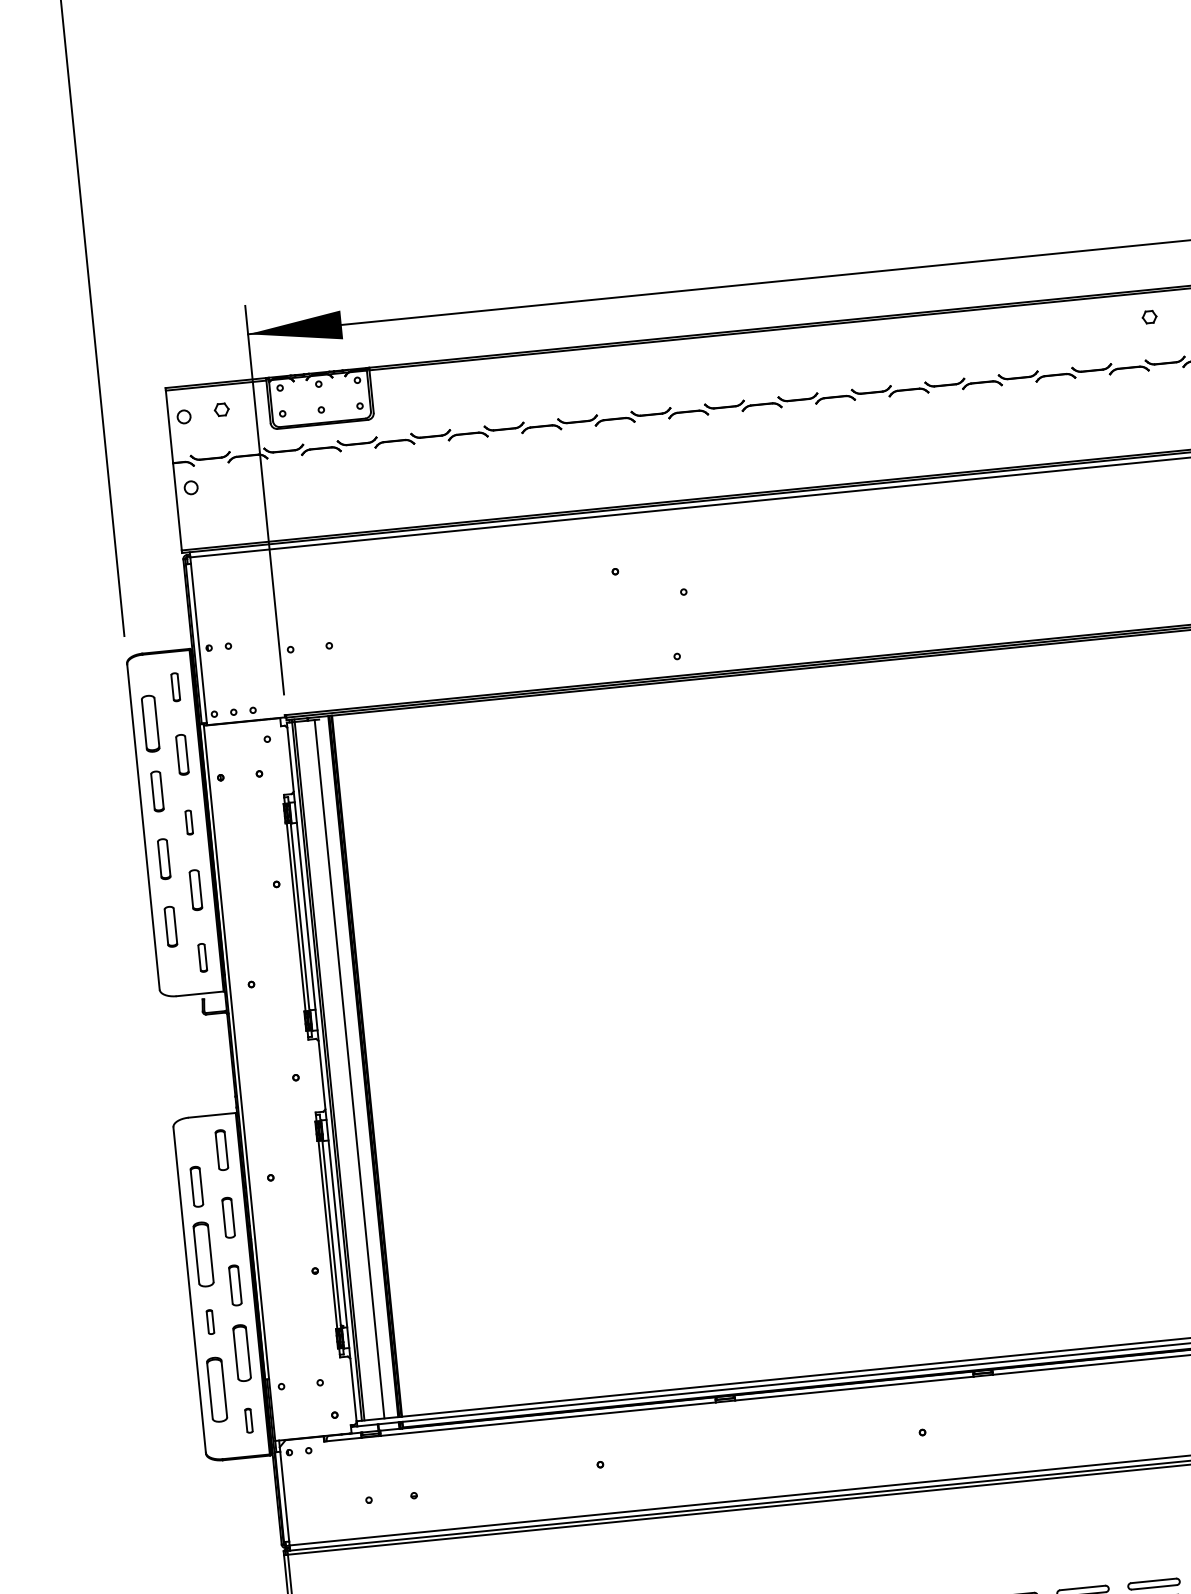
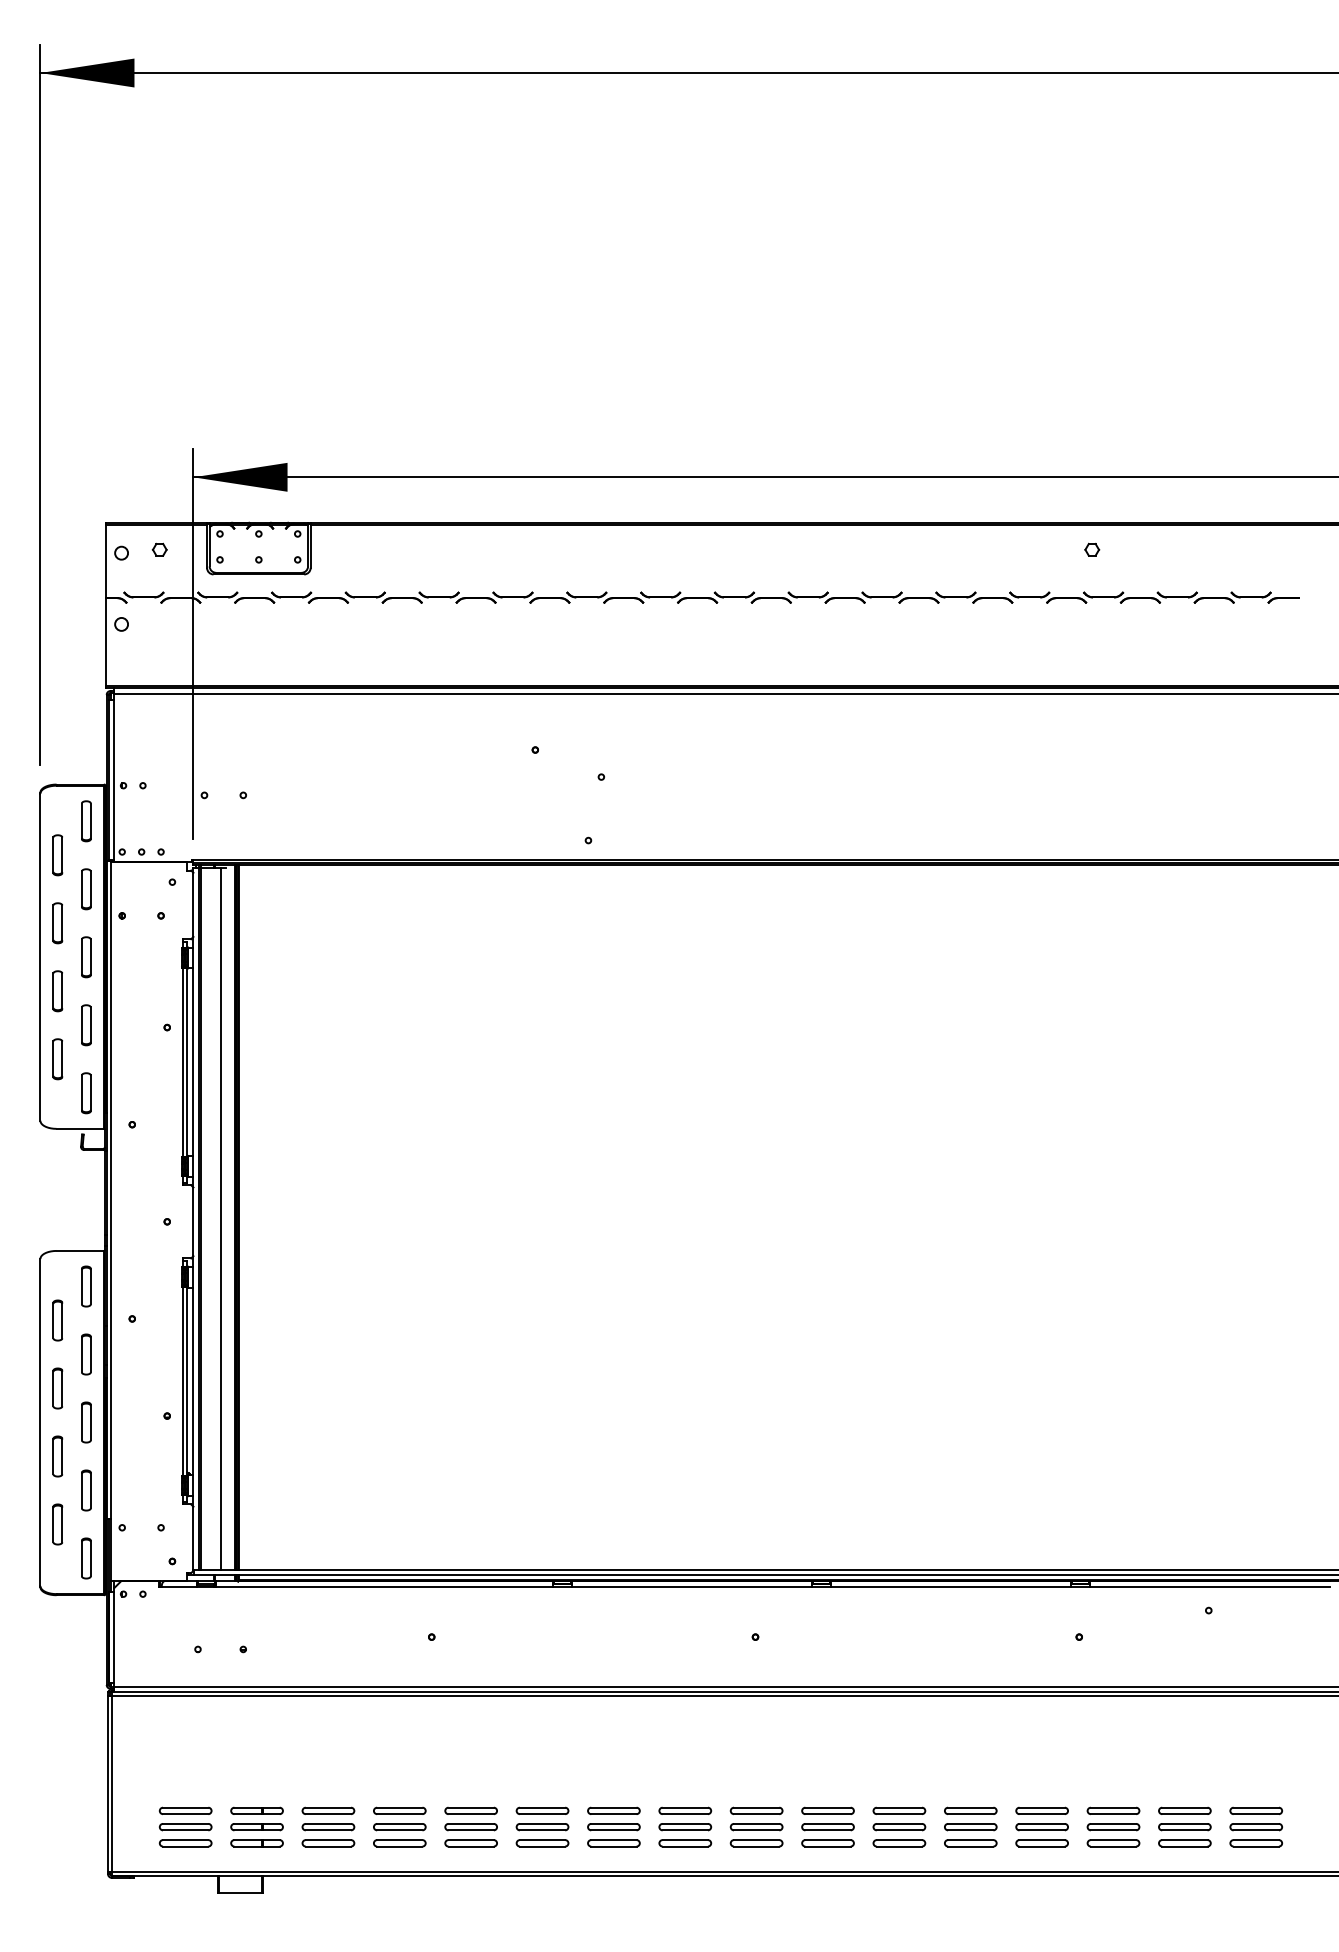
part: (175, 687) -> (86, 821), size x1.43
part: (150, 724) -> (57, 855), size x0.71
part: (189, 822) -> (86, 957), size x1.67
part: (202, 958) -> (86, 1093), size x1.43
part: (203, 1254) -> (57, 1388), size x0.62
part: (210, 1322) -> (57, 1456), size x1.67
part: (242, 1353) -> (86, 1490), size x0.71
part: (216, 1389) -> (57, 1524), size x0.62
part: (249, 1420) -> (86, 1558), size x1.67

